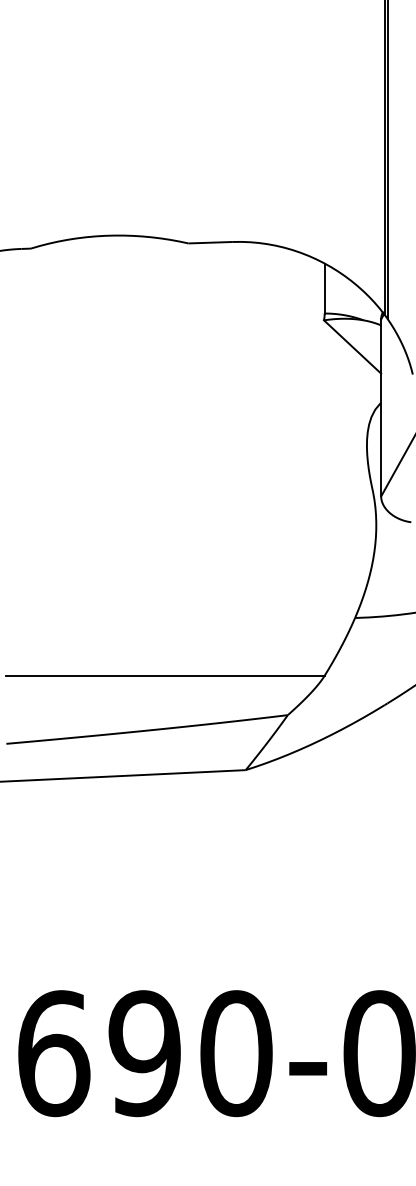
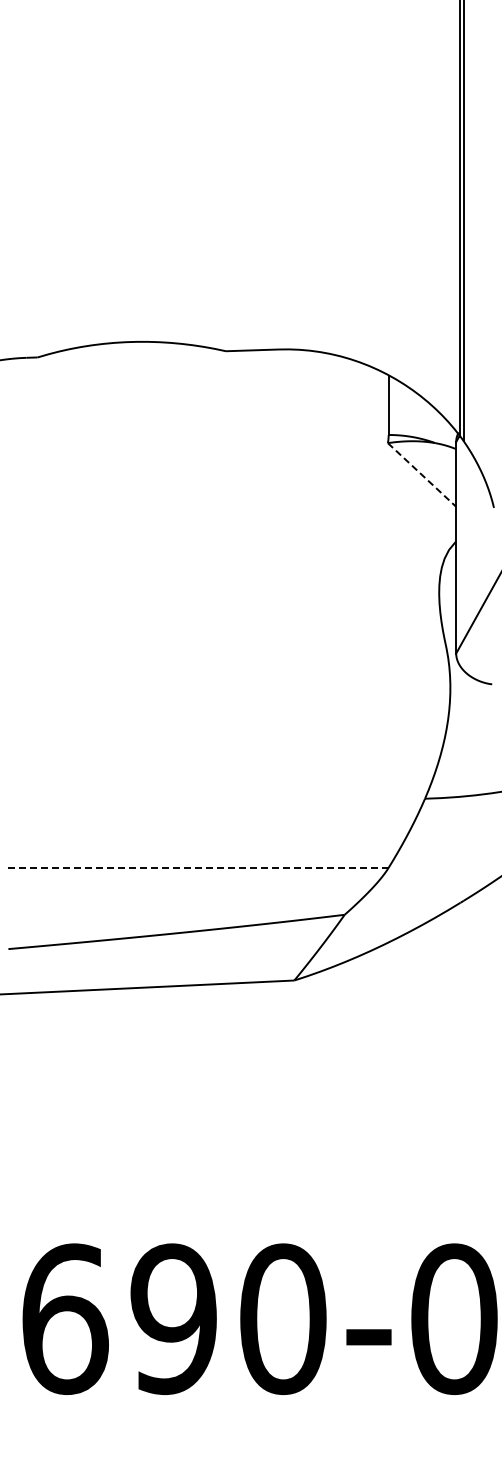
line: (352, 346) -> (422, 474), solid -> dashed
line: (164, 675) -> (197, 867), solid -> dashed

